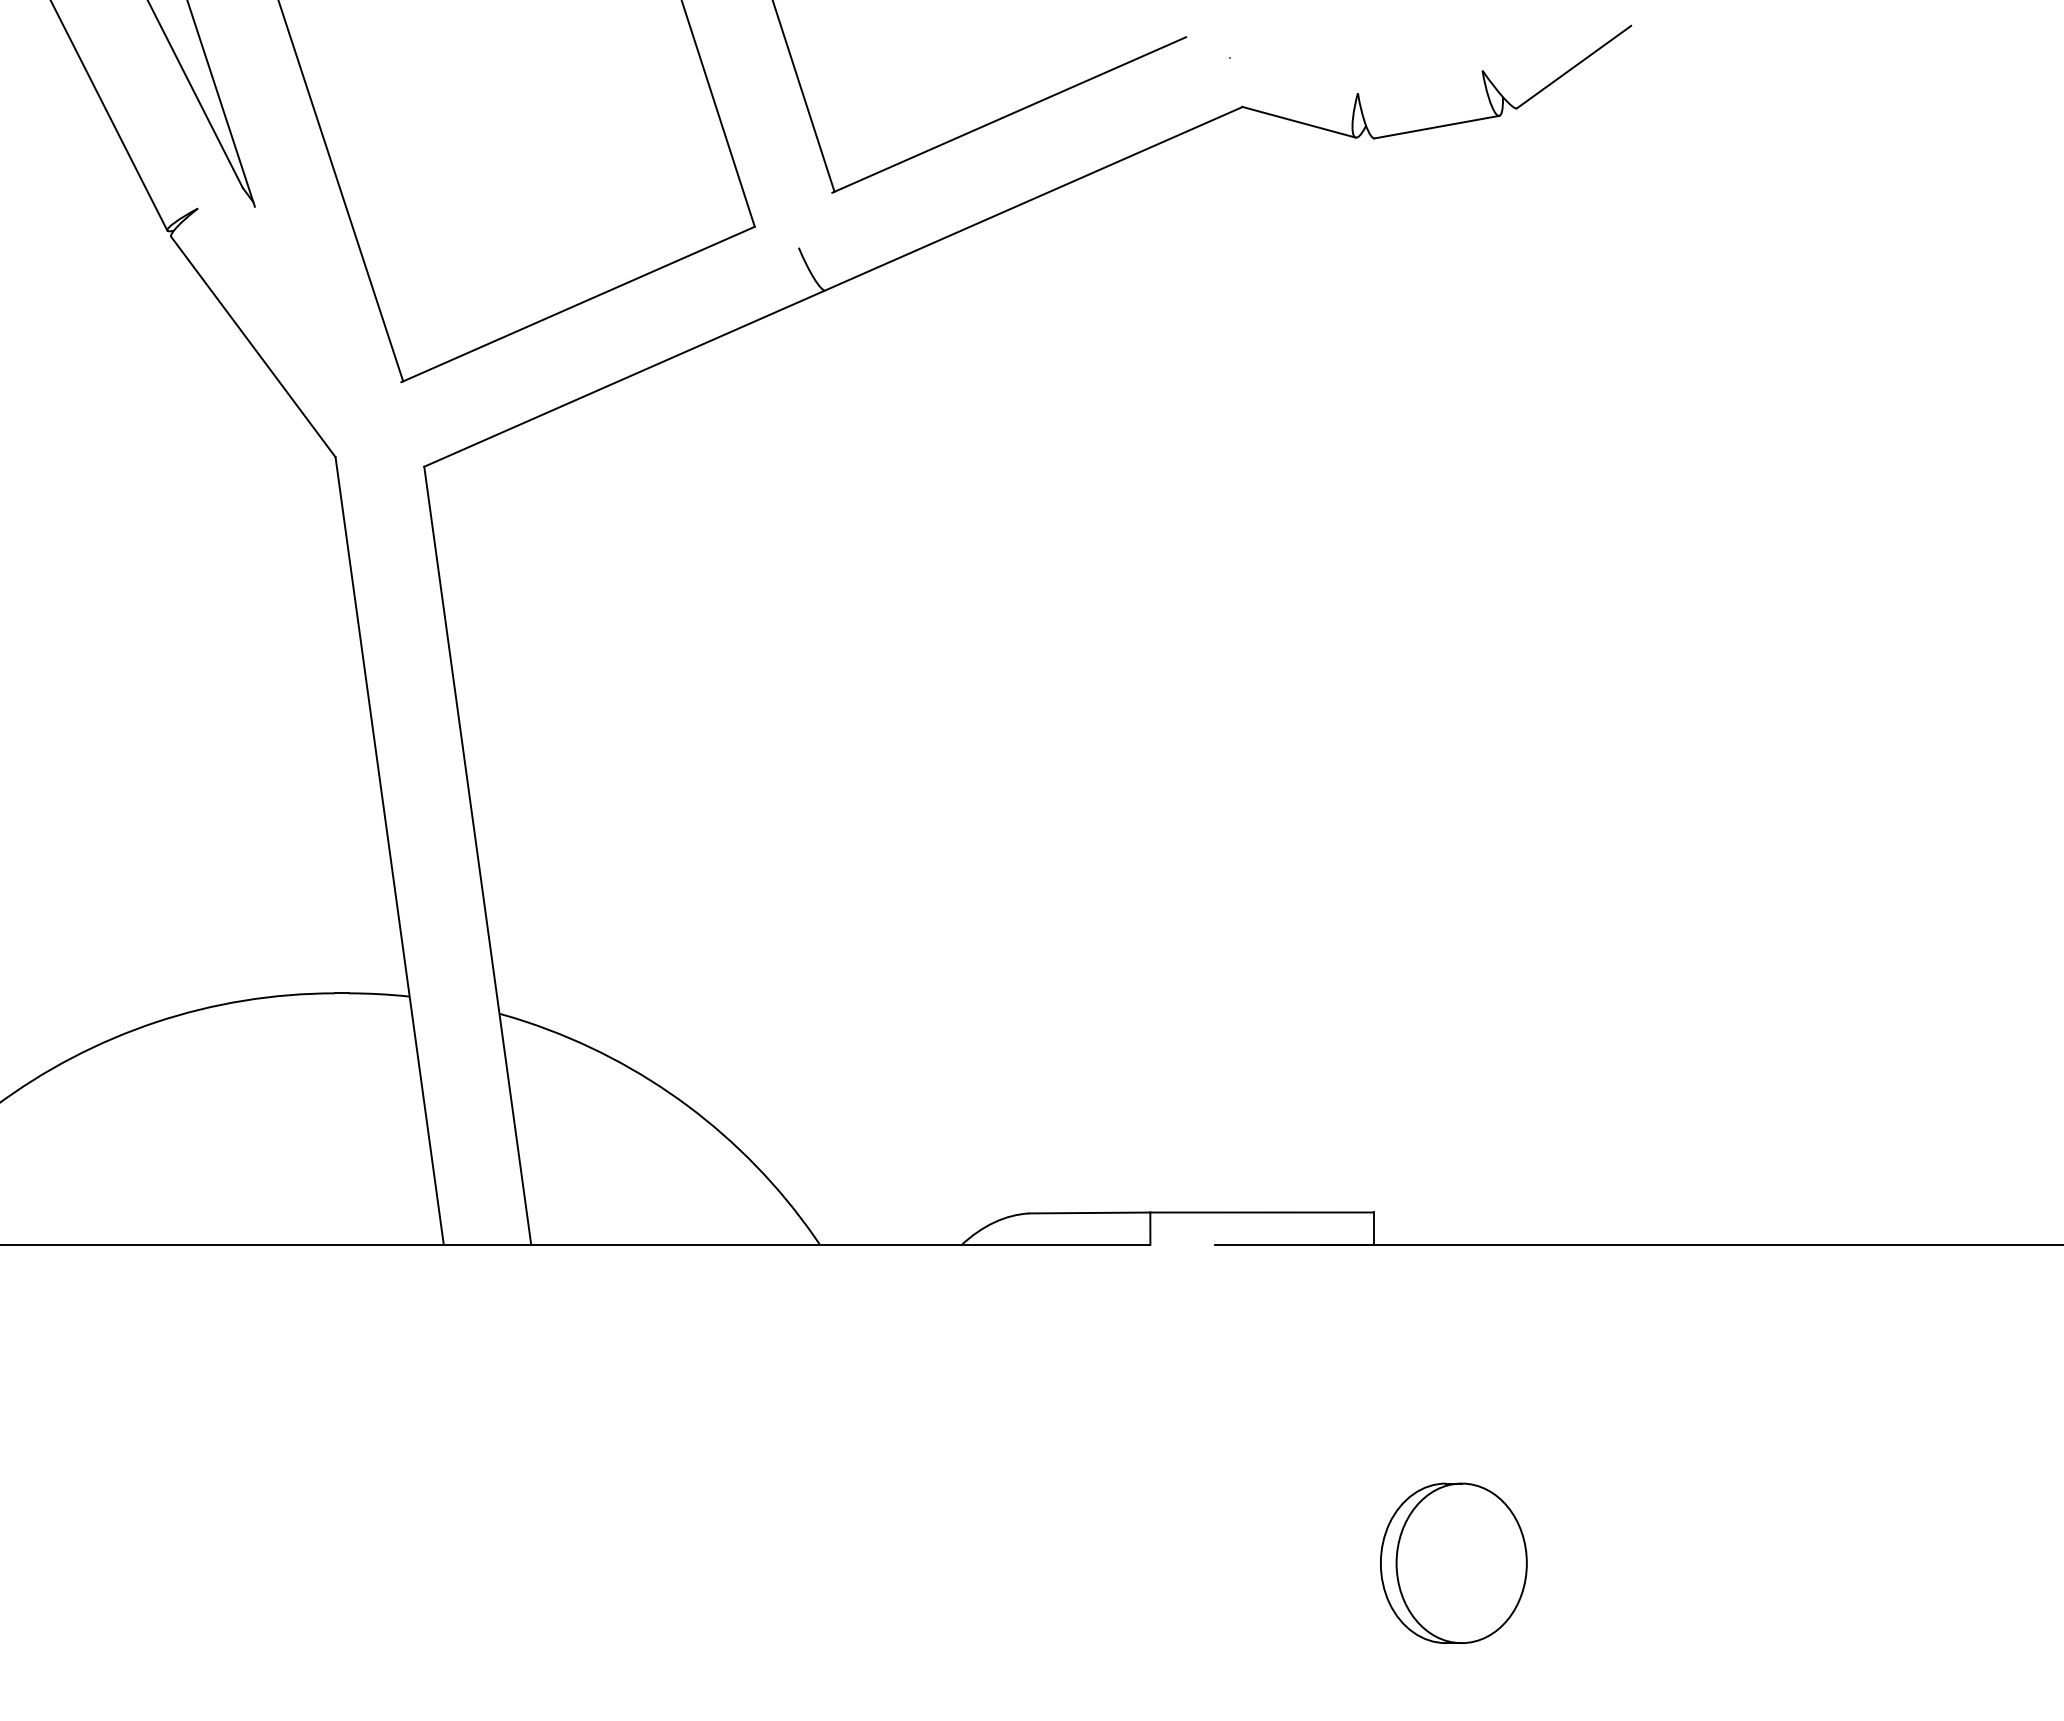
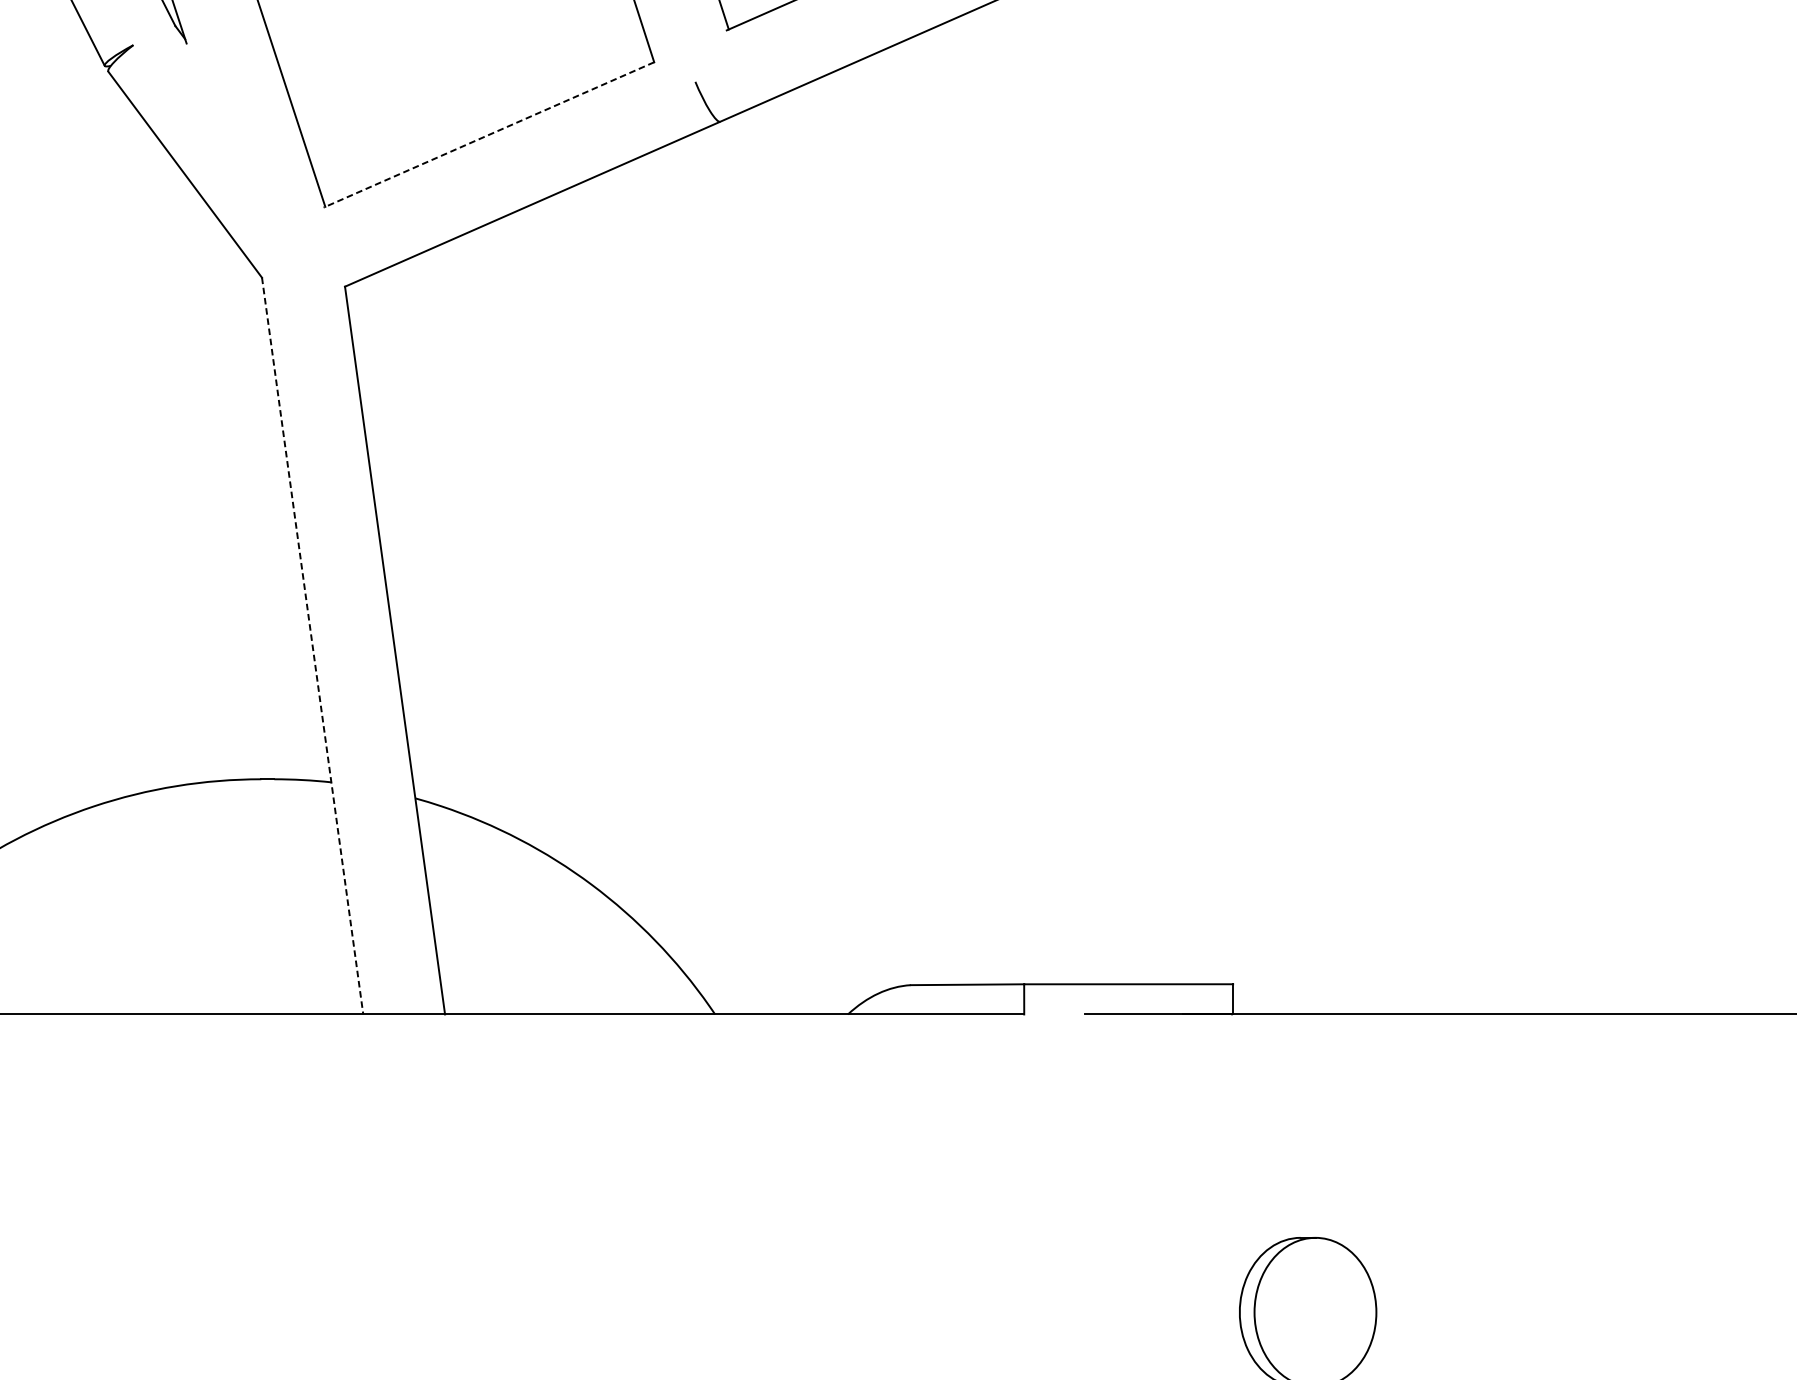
line: (577, 304) -> (488, 134), solid -> dashed
line: (389, 850) -> (312, 645), solid -> dashed

